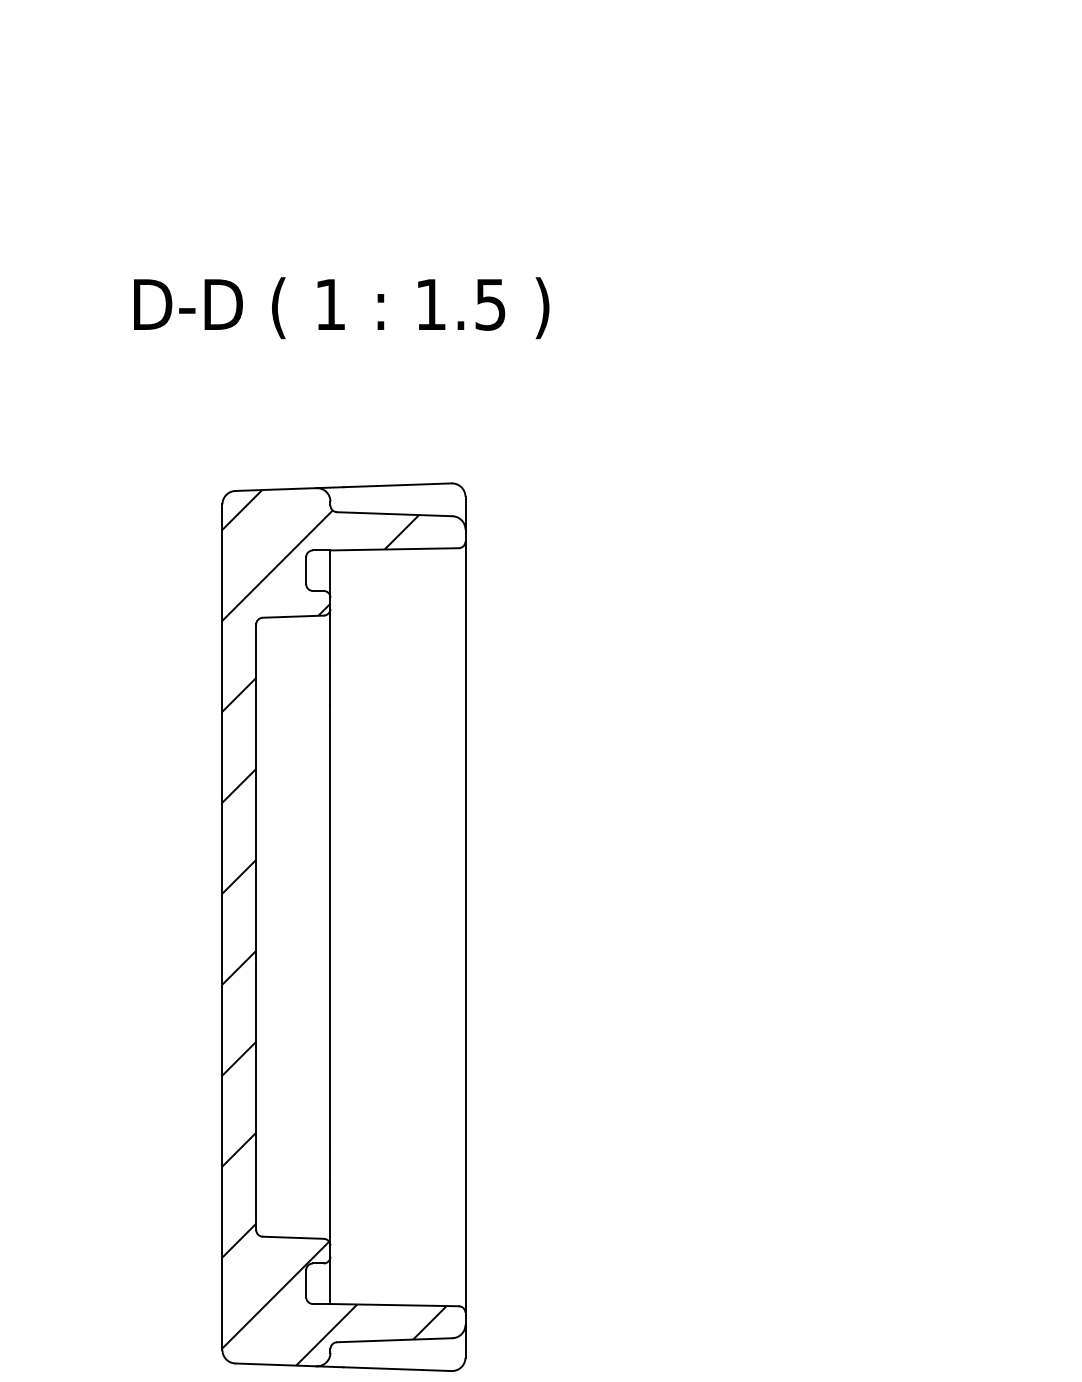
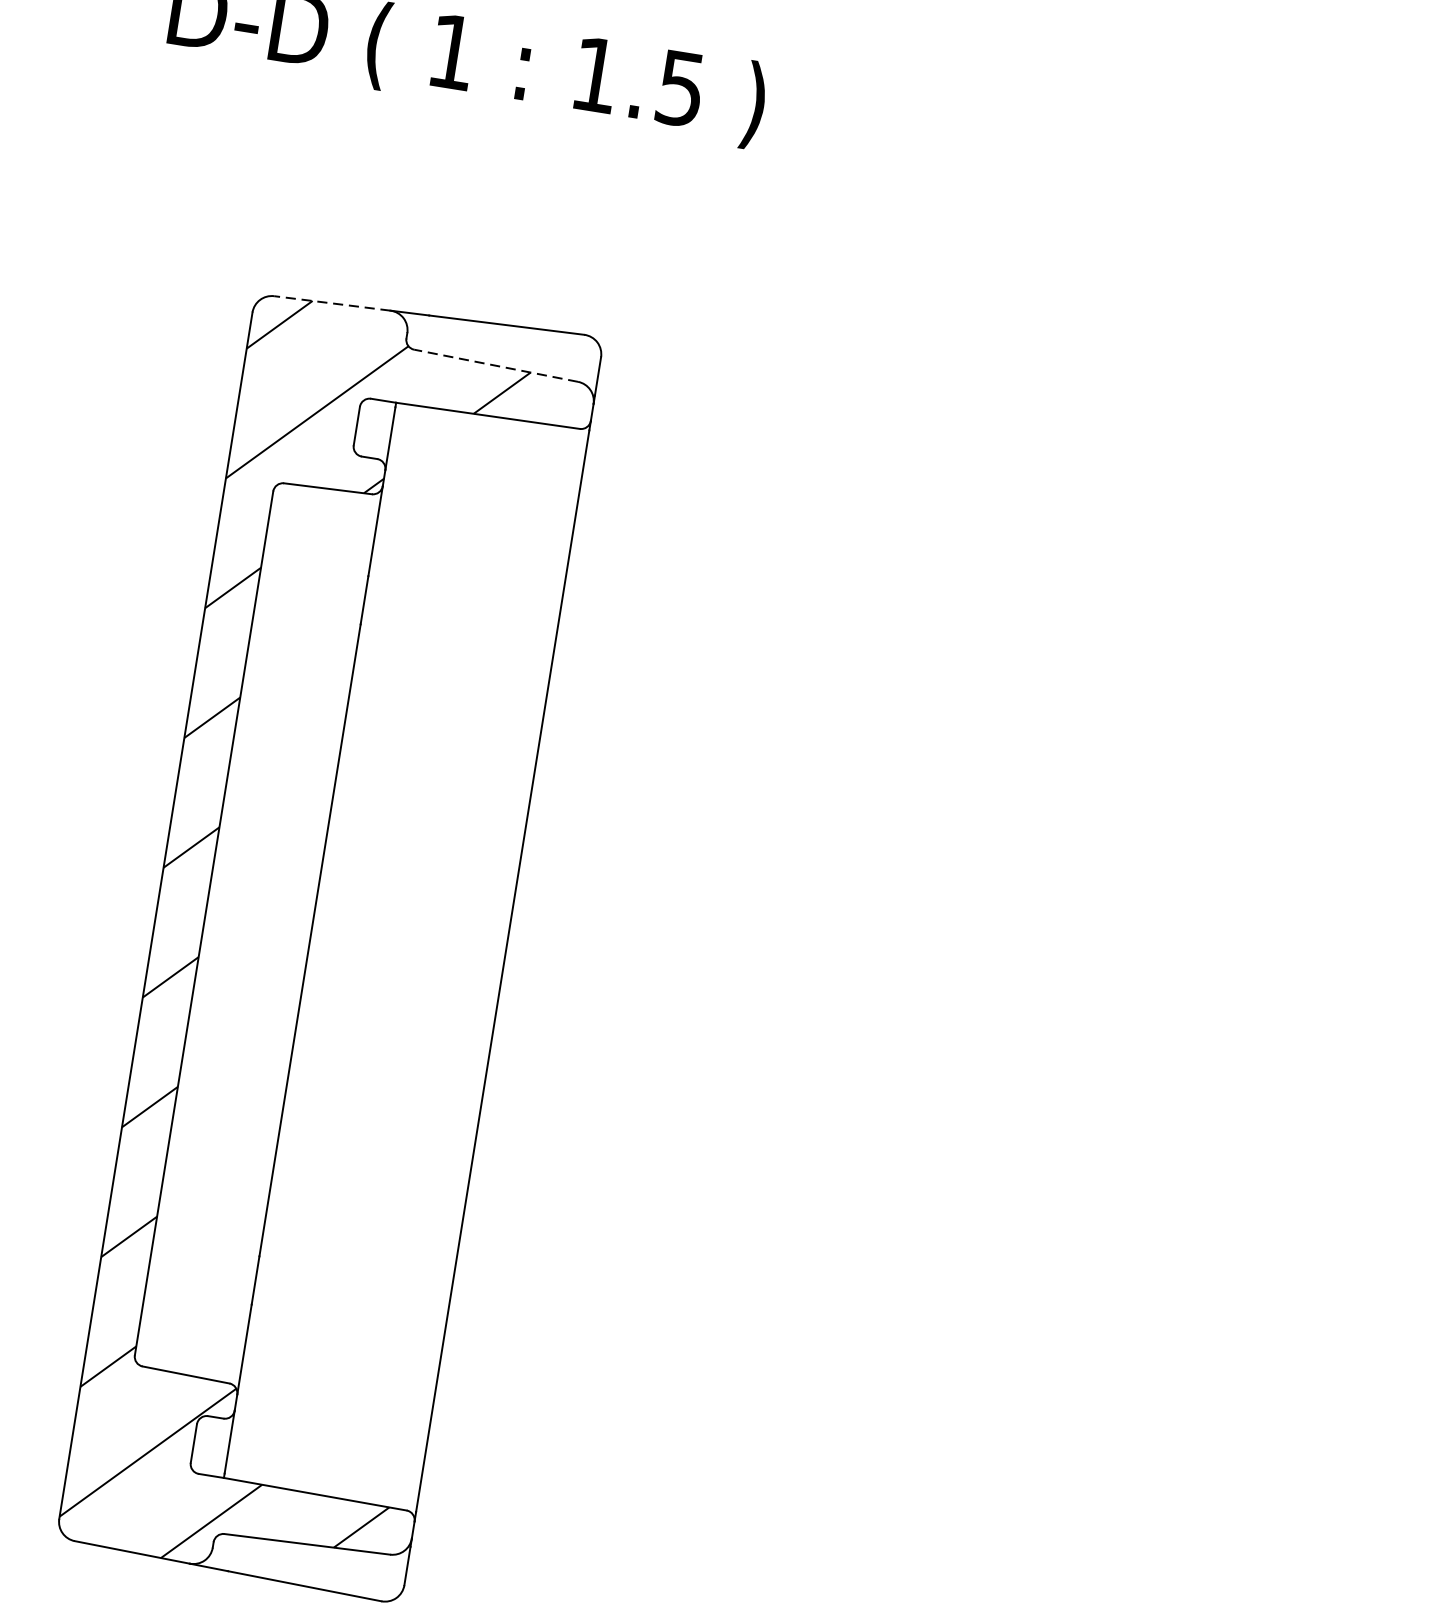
line: (275, 489) -> (331, 303), solid -> dashed
line: (394, 514) -> (495, 366), solid -> dashed

